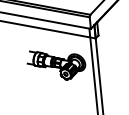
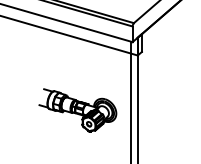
part: (56, 64) -> (77, 110), moved

